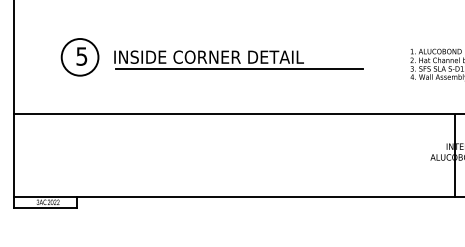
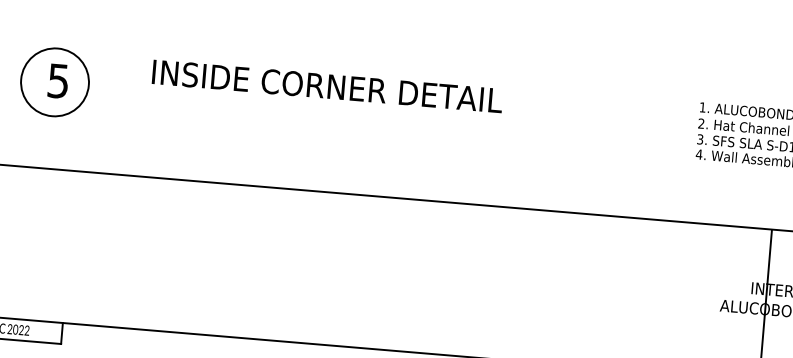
part: (79, 57) -> (53, 82), moved
line: (238, 68) -> (380, 111), removed

